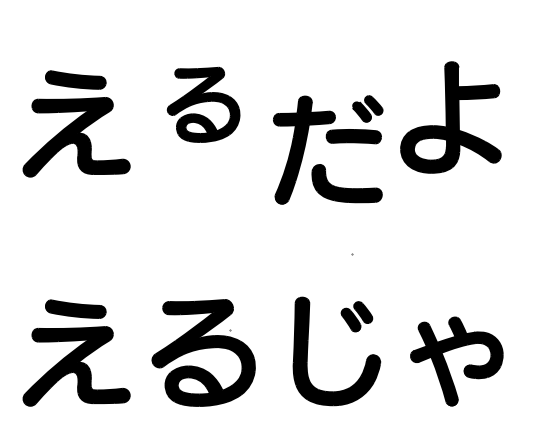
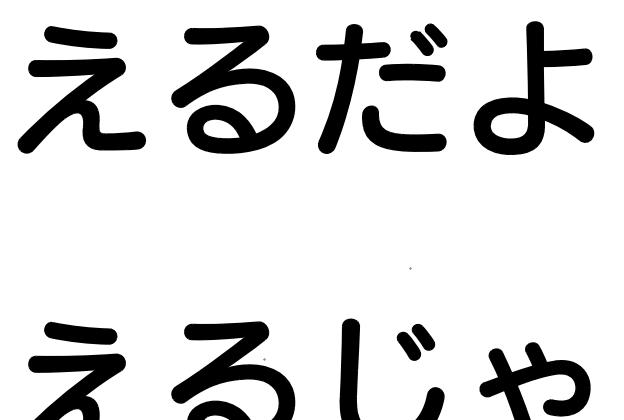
part: (203, 104) -> (233, 89), size x1.43
part: (450, 117) -> (533, 88), moved
part: (76, 123) -> (81, 89), moved
part: (329, 143) -> (383, 80), moved

